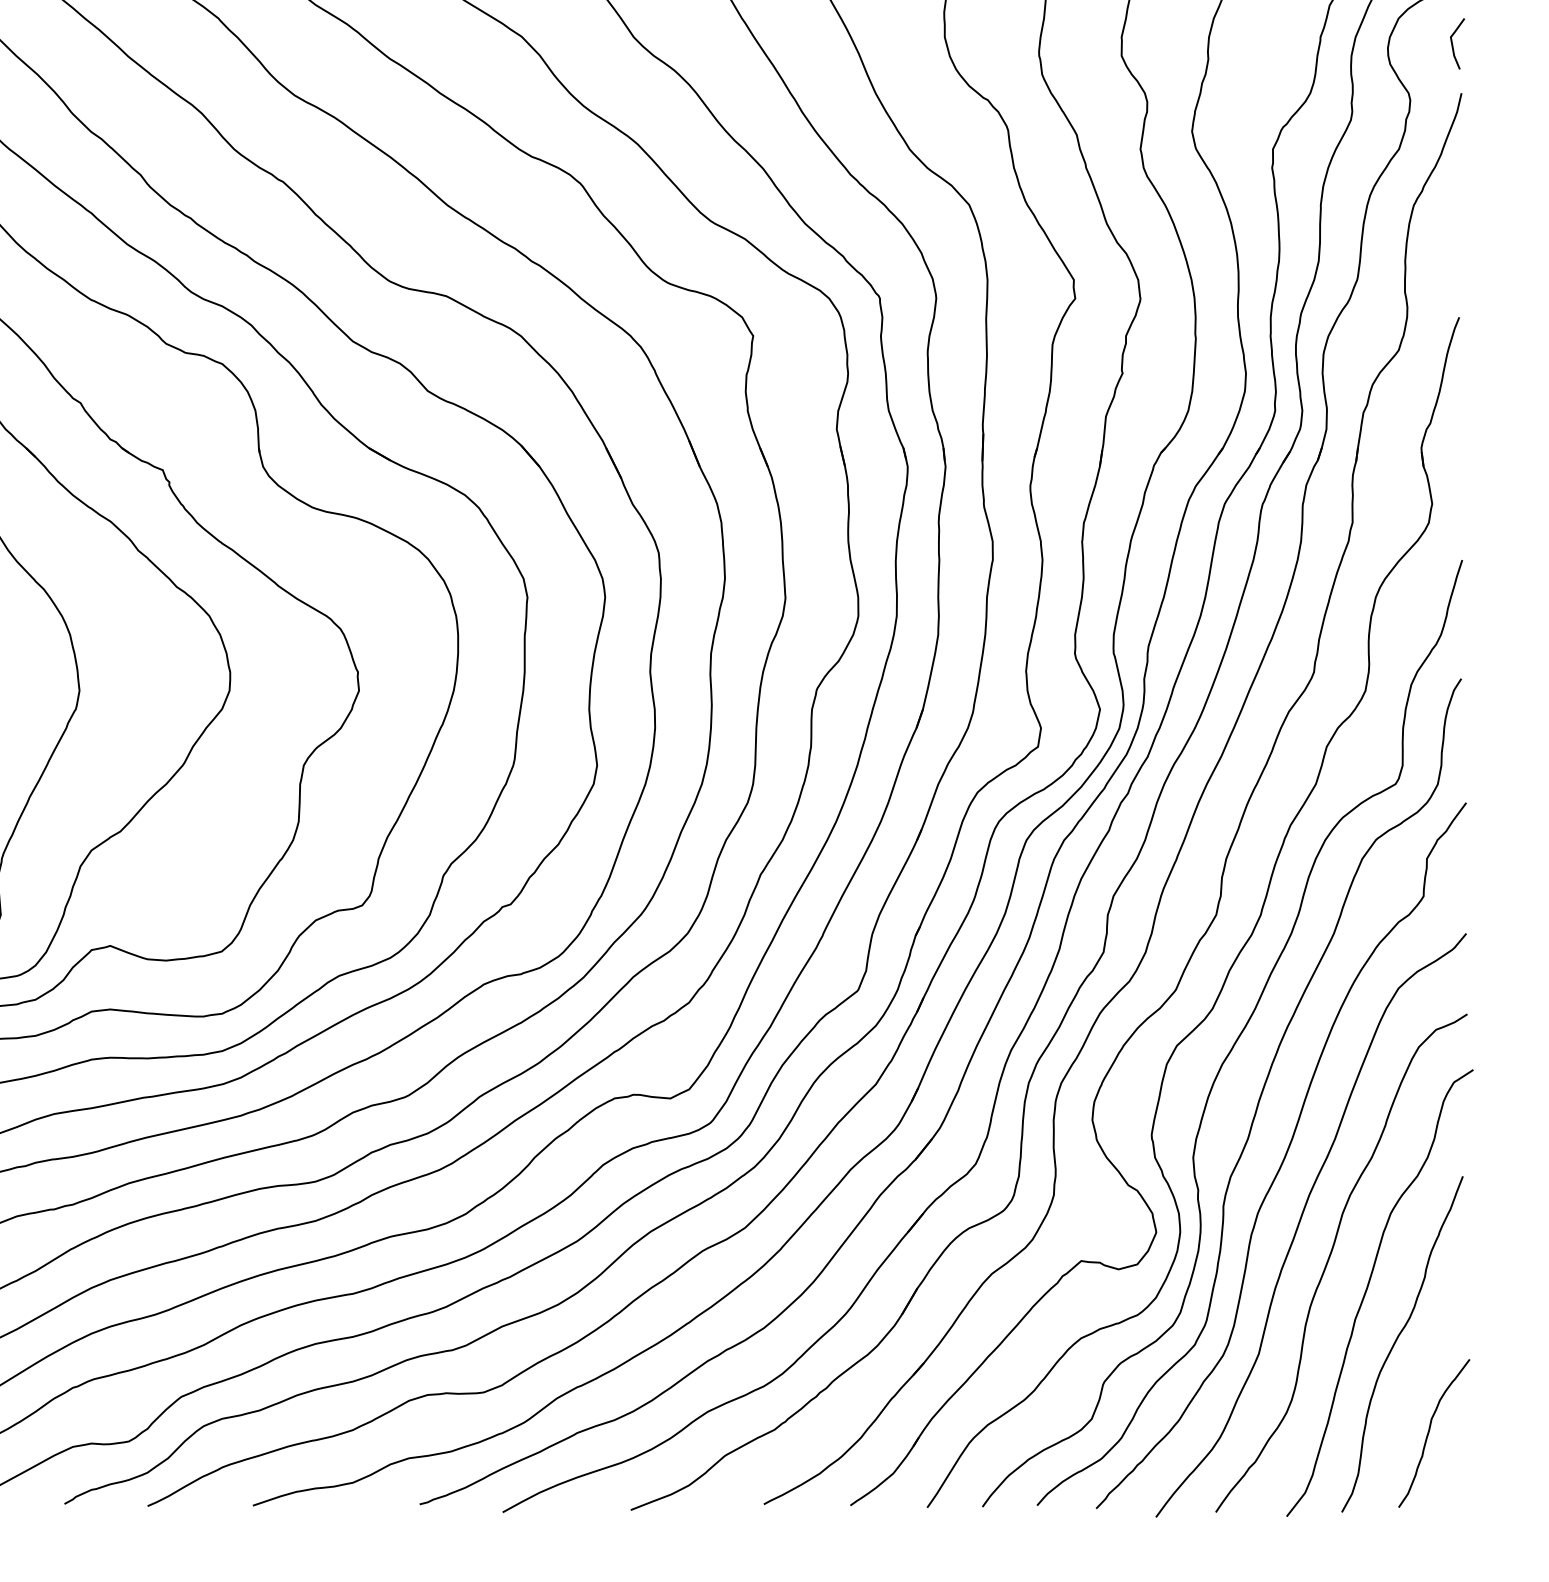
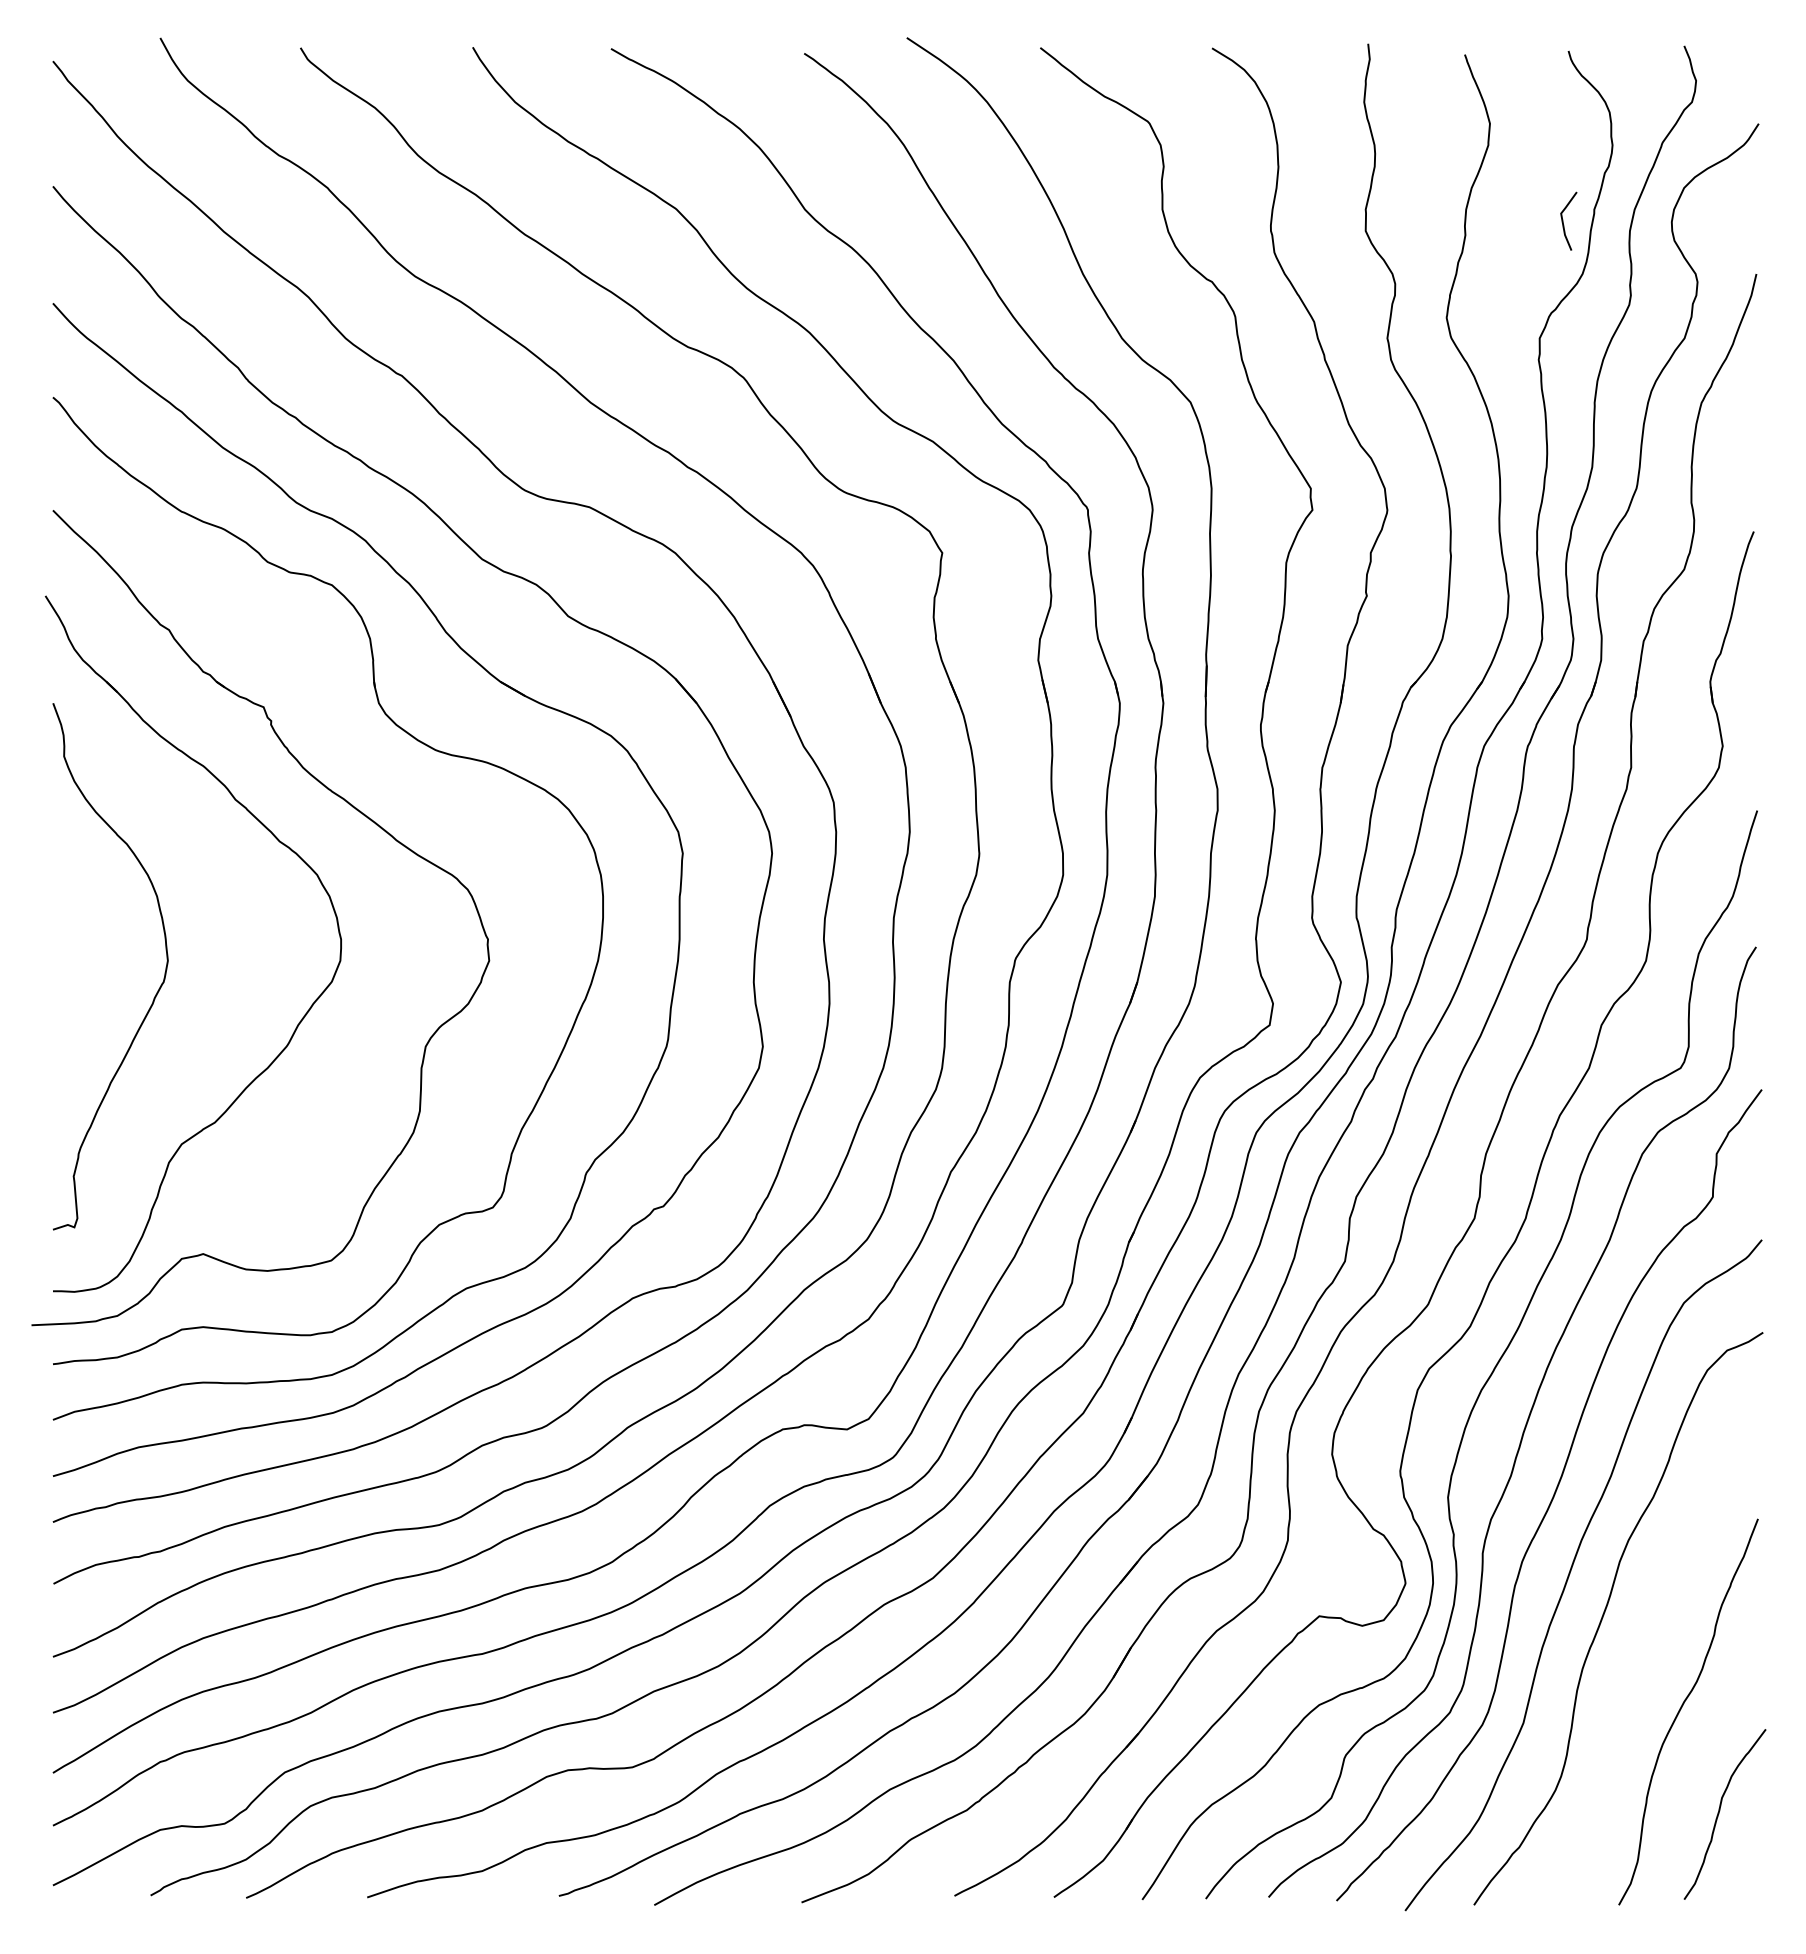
line: (1452, 43) -> (1563, 220), moved
curve: (1367, 1289) -> (1648, 1649), removed

